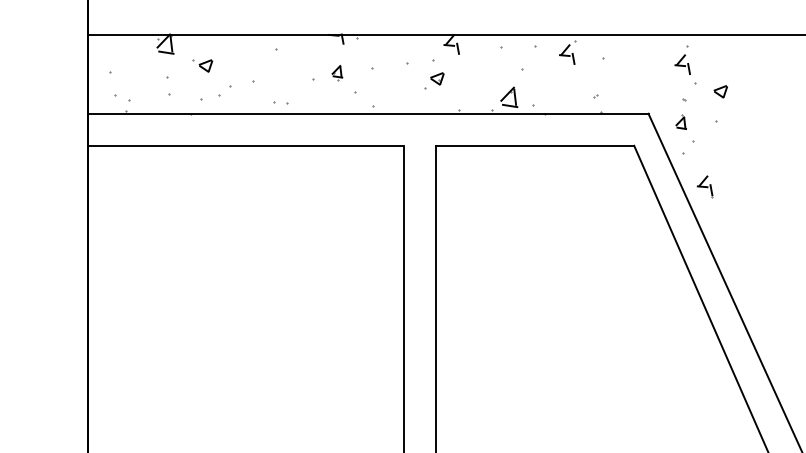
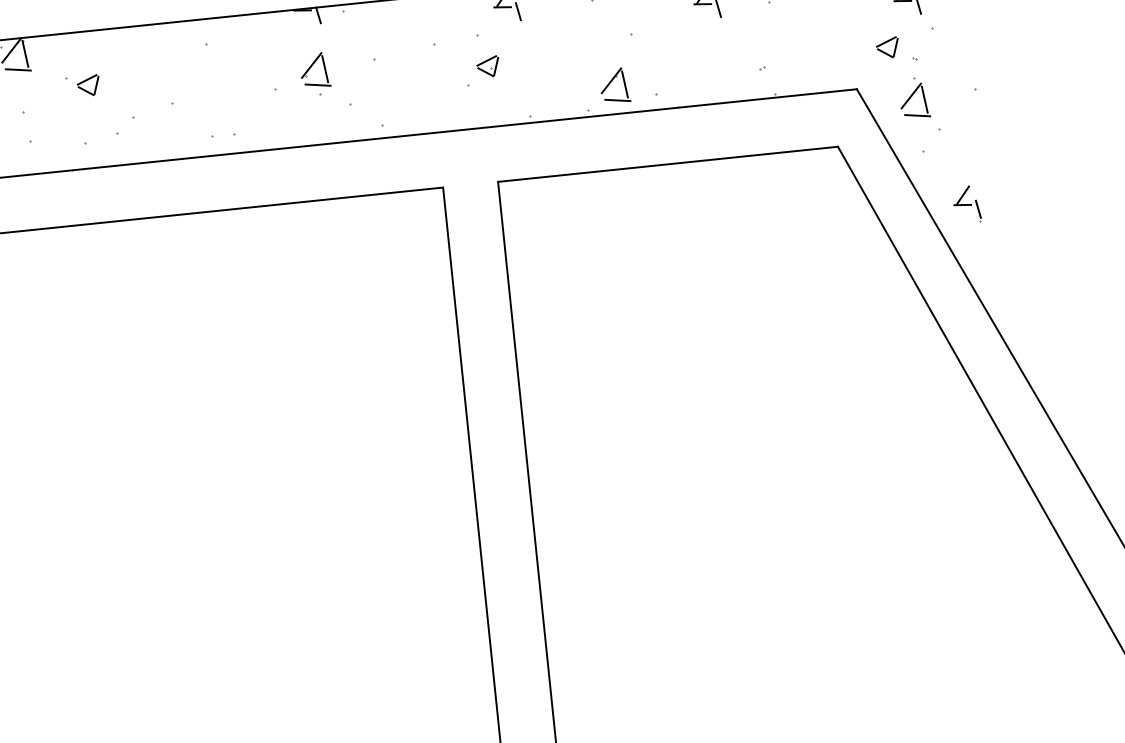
part: (337, 73) -> (315, 75), size x1.67
part: (720, 91) -> (887, 47), moved
part: (681, 121) -> (914, 96), size x1.67

